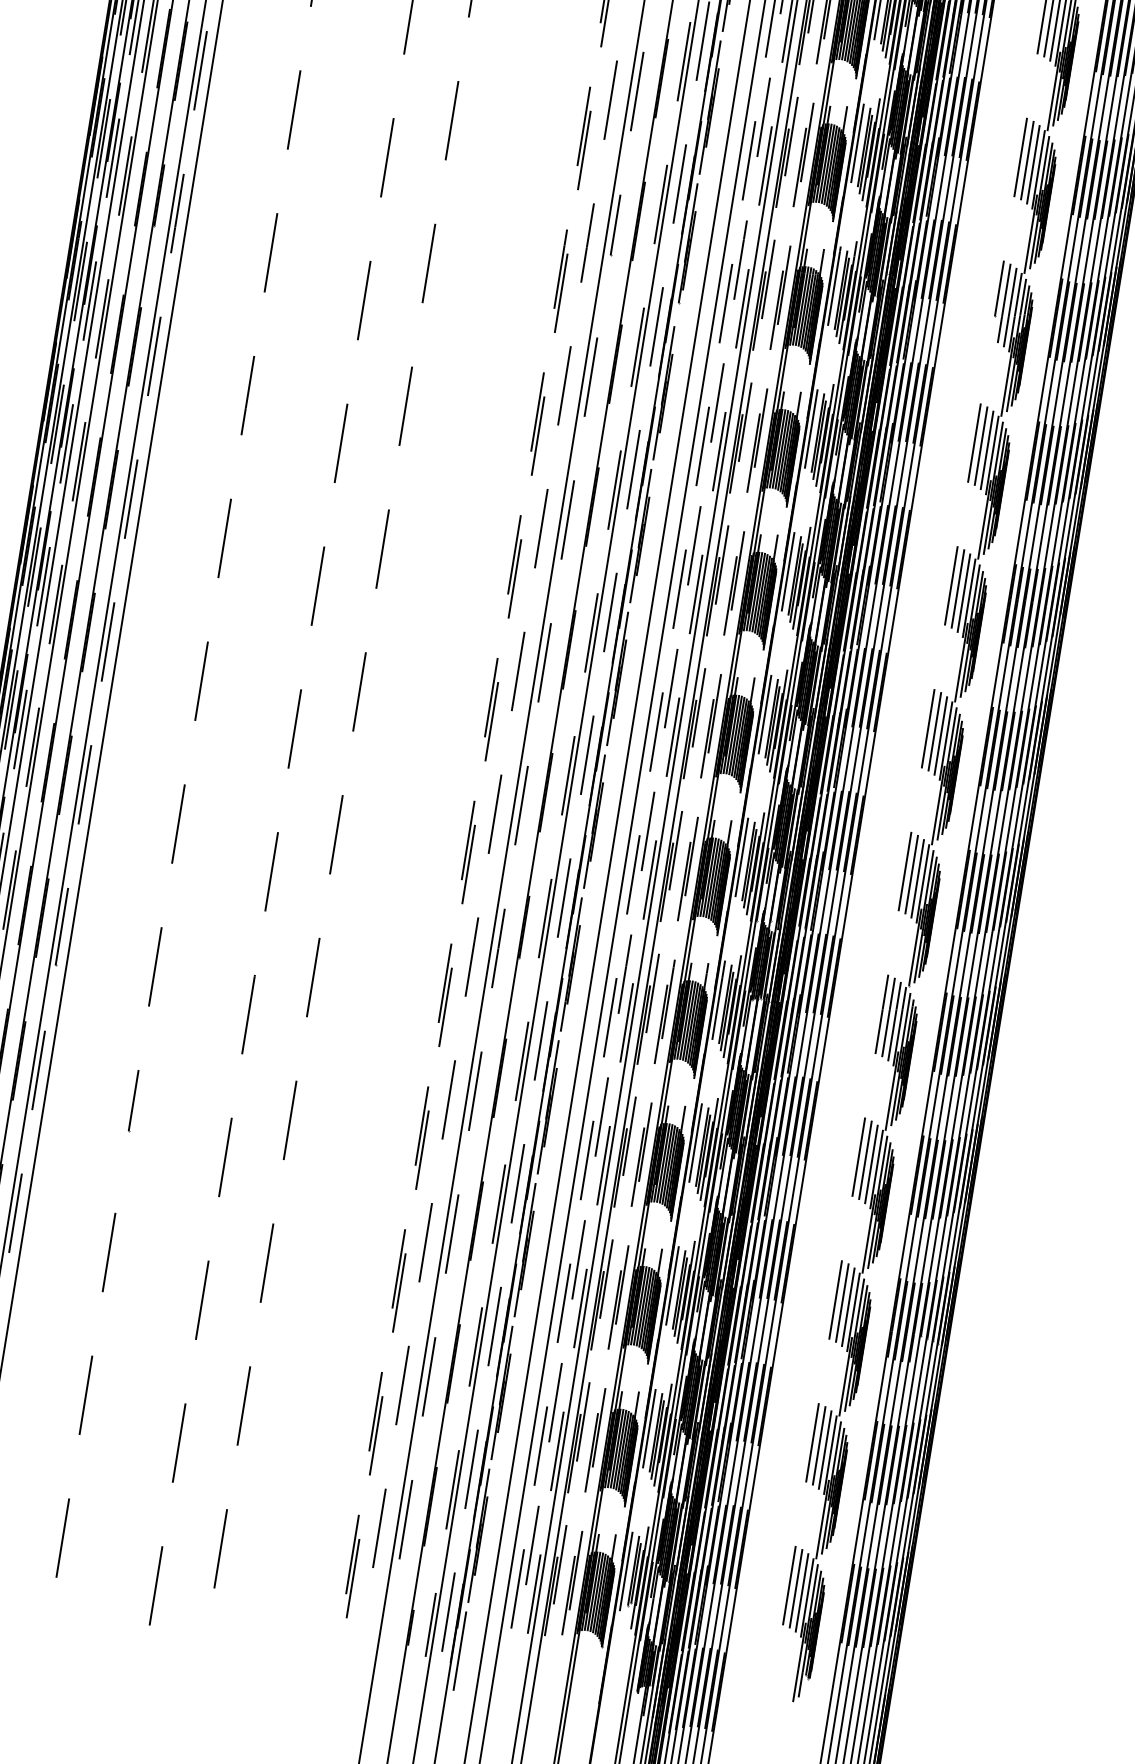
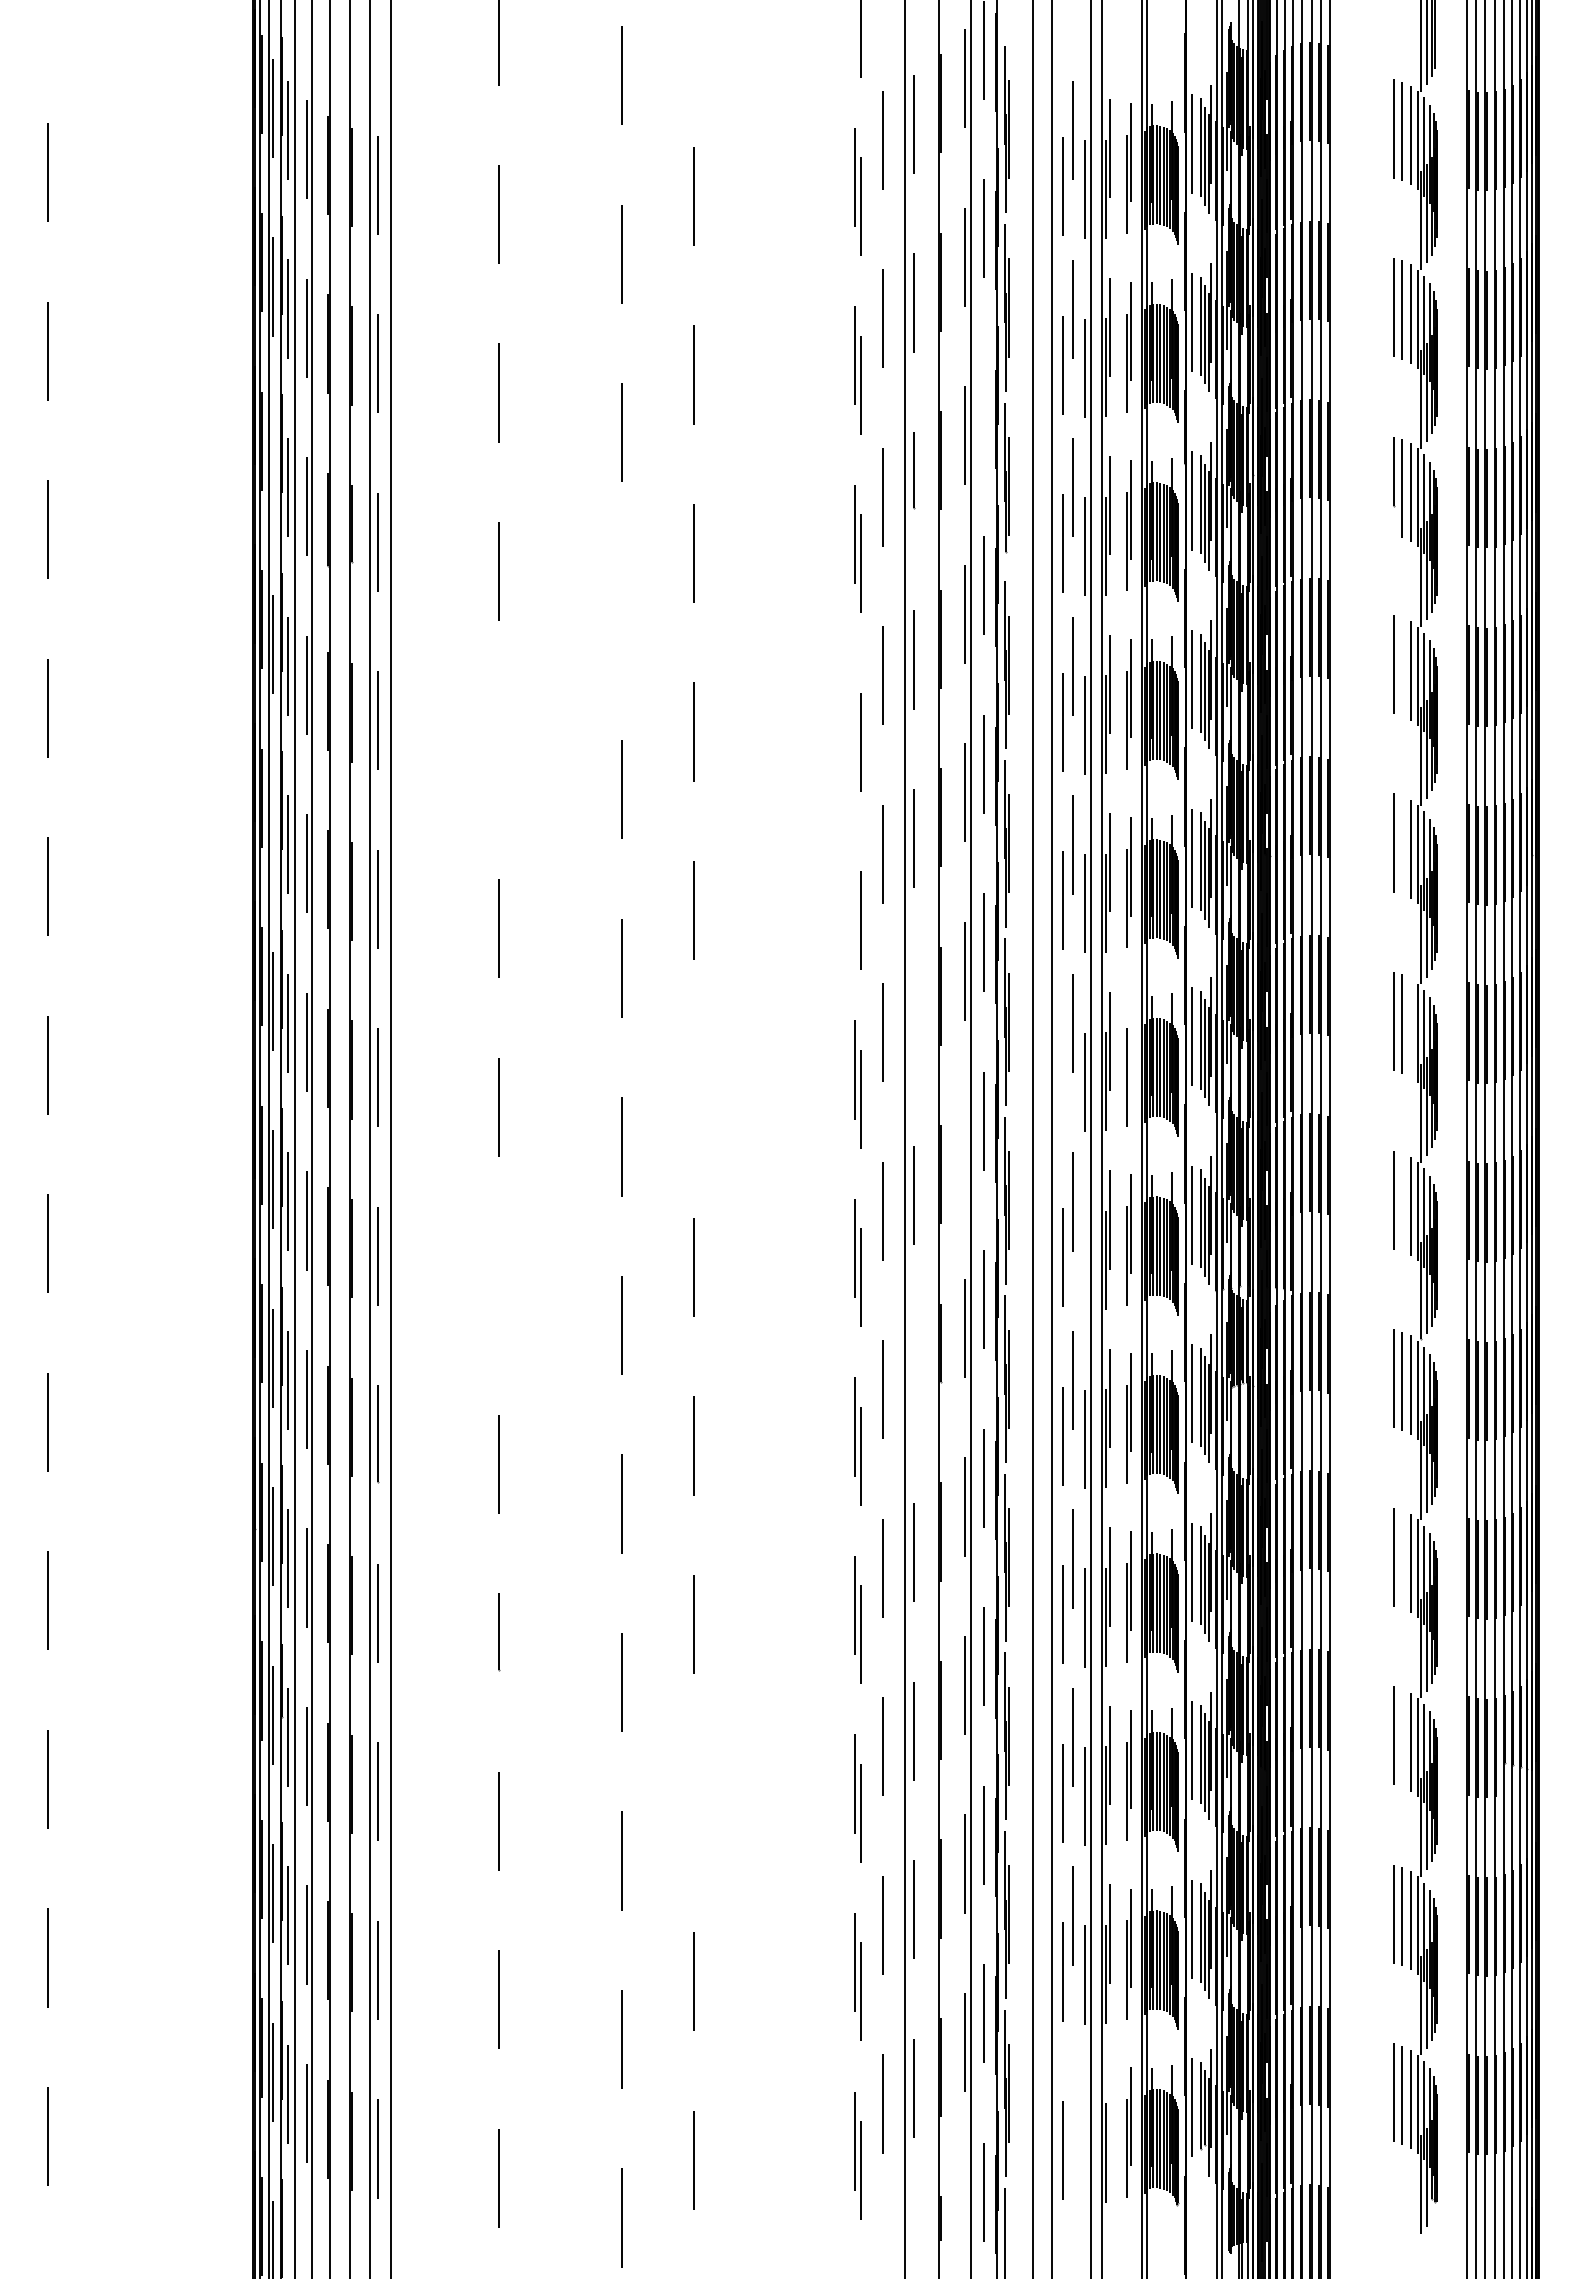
line: (104, 138) -> (273, 465), removed
line: (679, 183) -> (983, 406), removed
line: (364, 299) -> (622, 610), removed
line: (247, 395) -> (498, 750), removed
line: (537, 411) -> (855, 712), removed
line: (57, 424) -> (273, 822), removed
line: (981, 445) -> (1402, 666), removed
line: (514, 554) -> (855, 891), removed
line: (958, 588) -> (1402, 845), removed
line: (544, 662) -> (913, 1016), removed
line: (359, 691) -> (693, 1088), removed
line: (714, 713) -> (1130, 1045), removed
line: (656, 731) -> (1063, 1078), removed
line: (940, 735) -> (1410, 1027), removed
line: (568, 775) -> (964, 1149), removed
line: (178, 823) -> (499, 1285), removed
line: (911, 874) -> (1402, 1202), removed
line: (649, 879) -> (1084, 1260), removed
line: (498, 947) -> (913, 1373), removed
line: (865, 1160) -> (1402, 1559), removed
line: (266, 1263) -> (693, 1803), removed
line: (842, 1302) -> (1402, 1737), removed
line: (532, 1545) -> (1072, 2094), removed
line: (560, 1564) -> (1110, 2112), removed
line: (534, 1594) -> (1084, 2153), removed
line: (430, 1624) -> (964, 2211), removed

